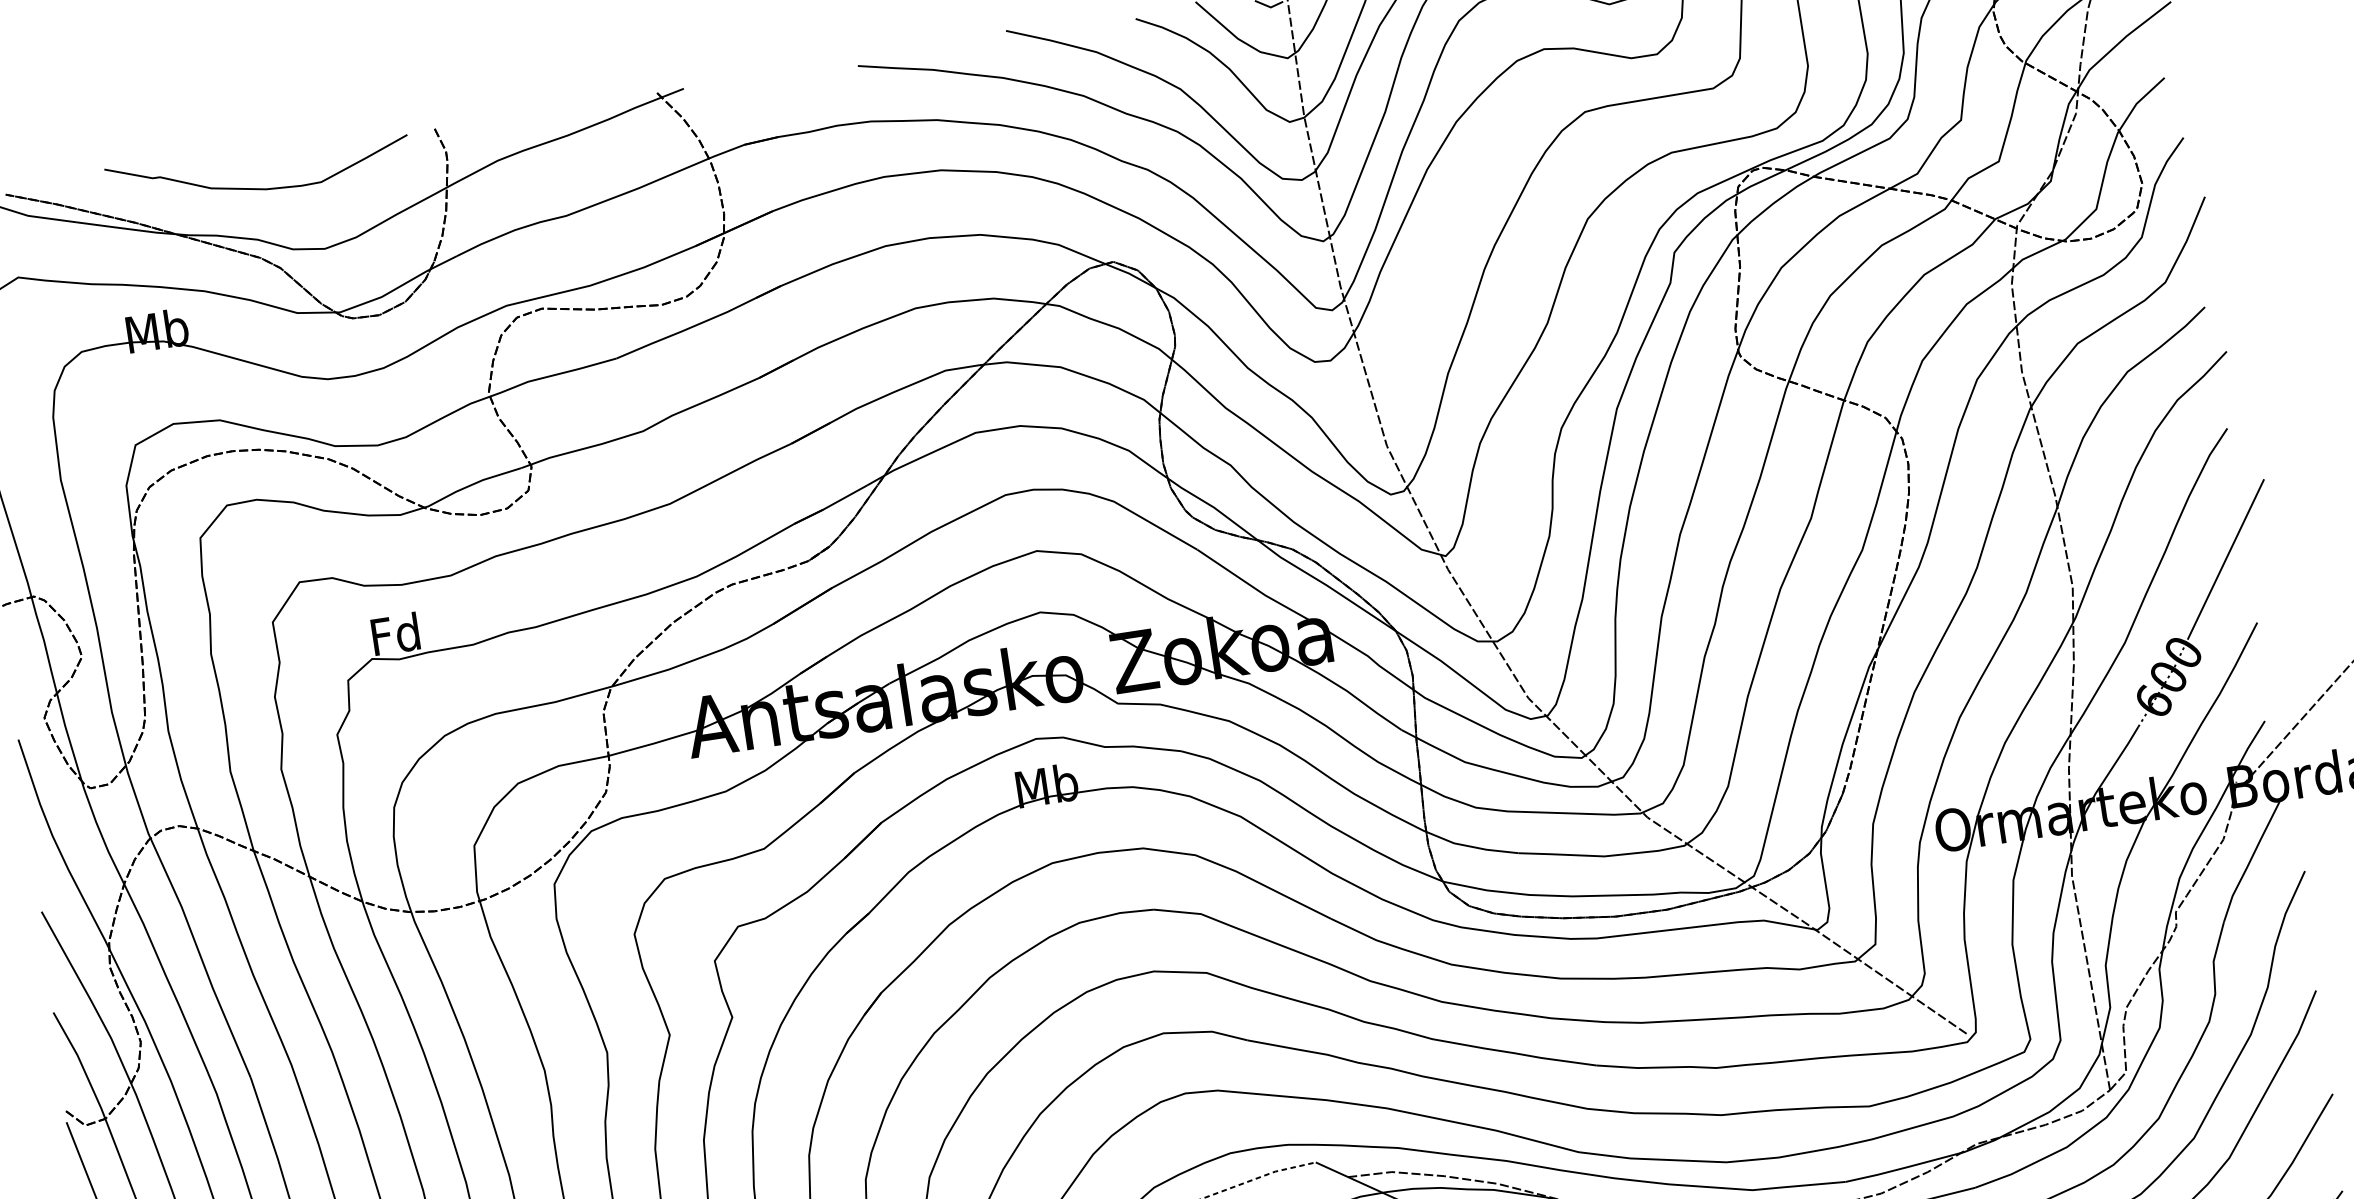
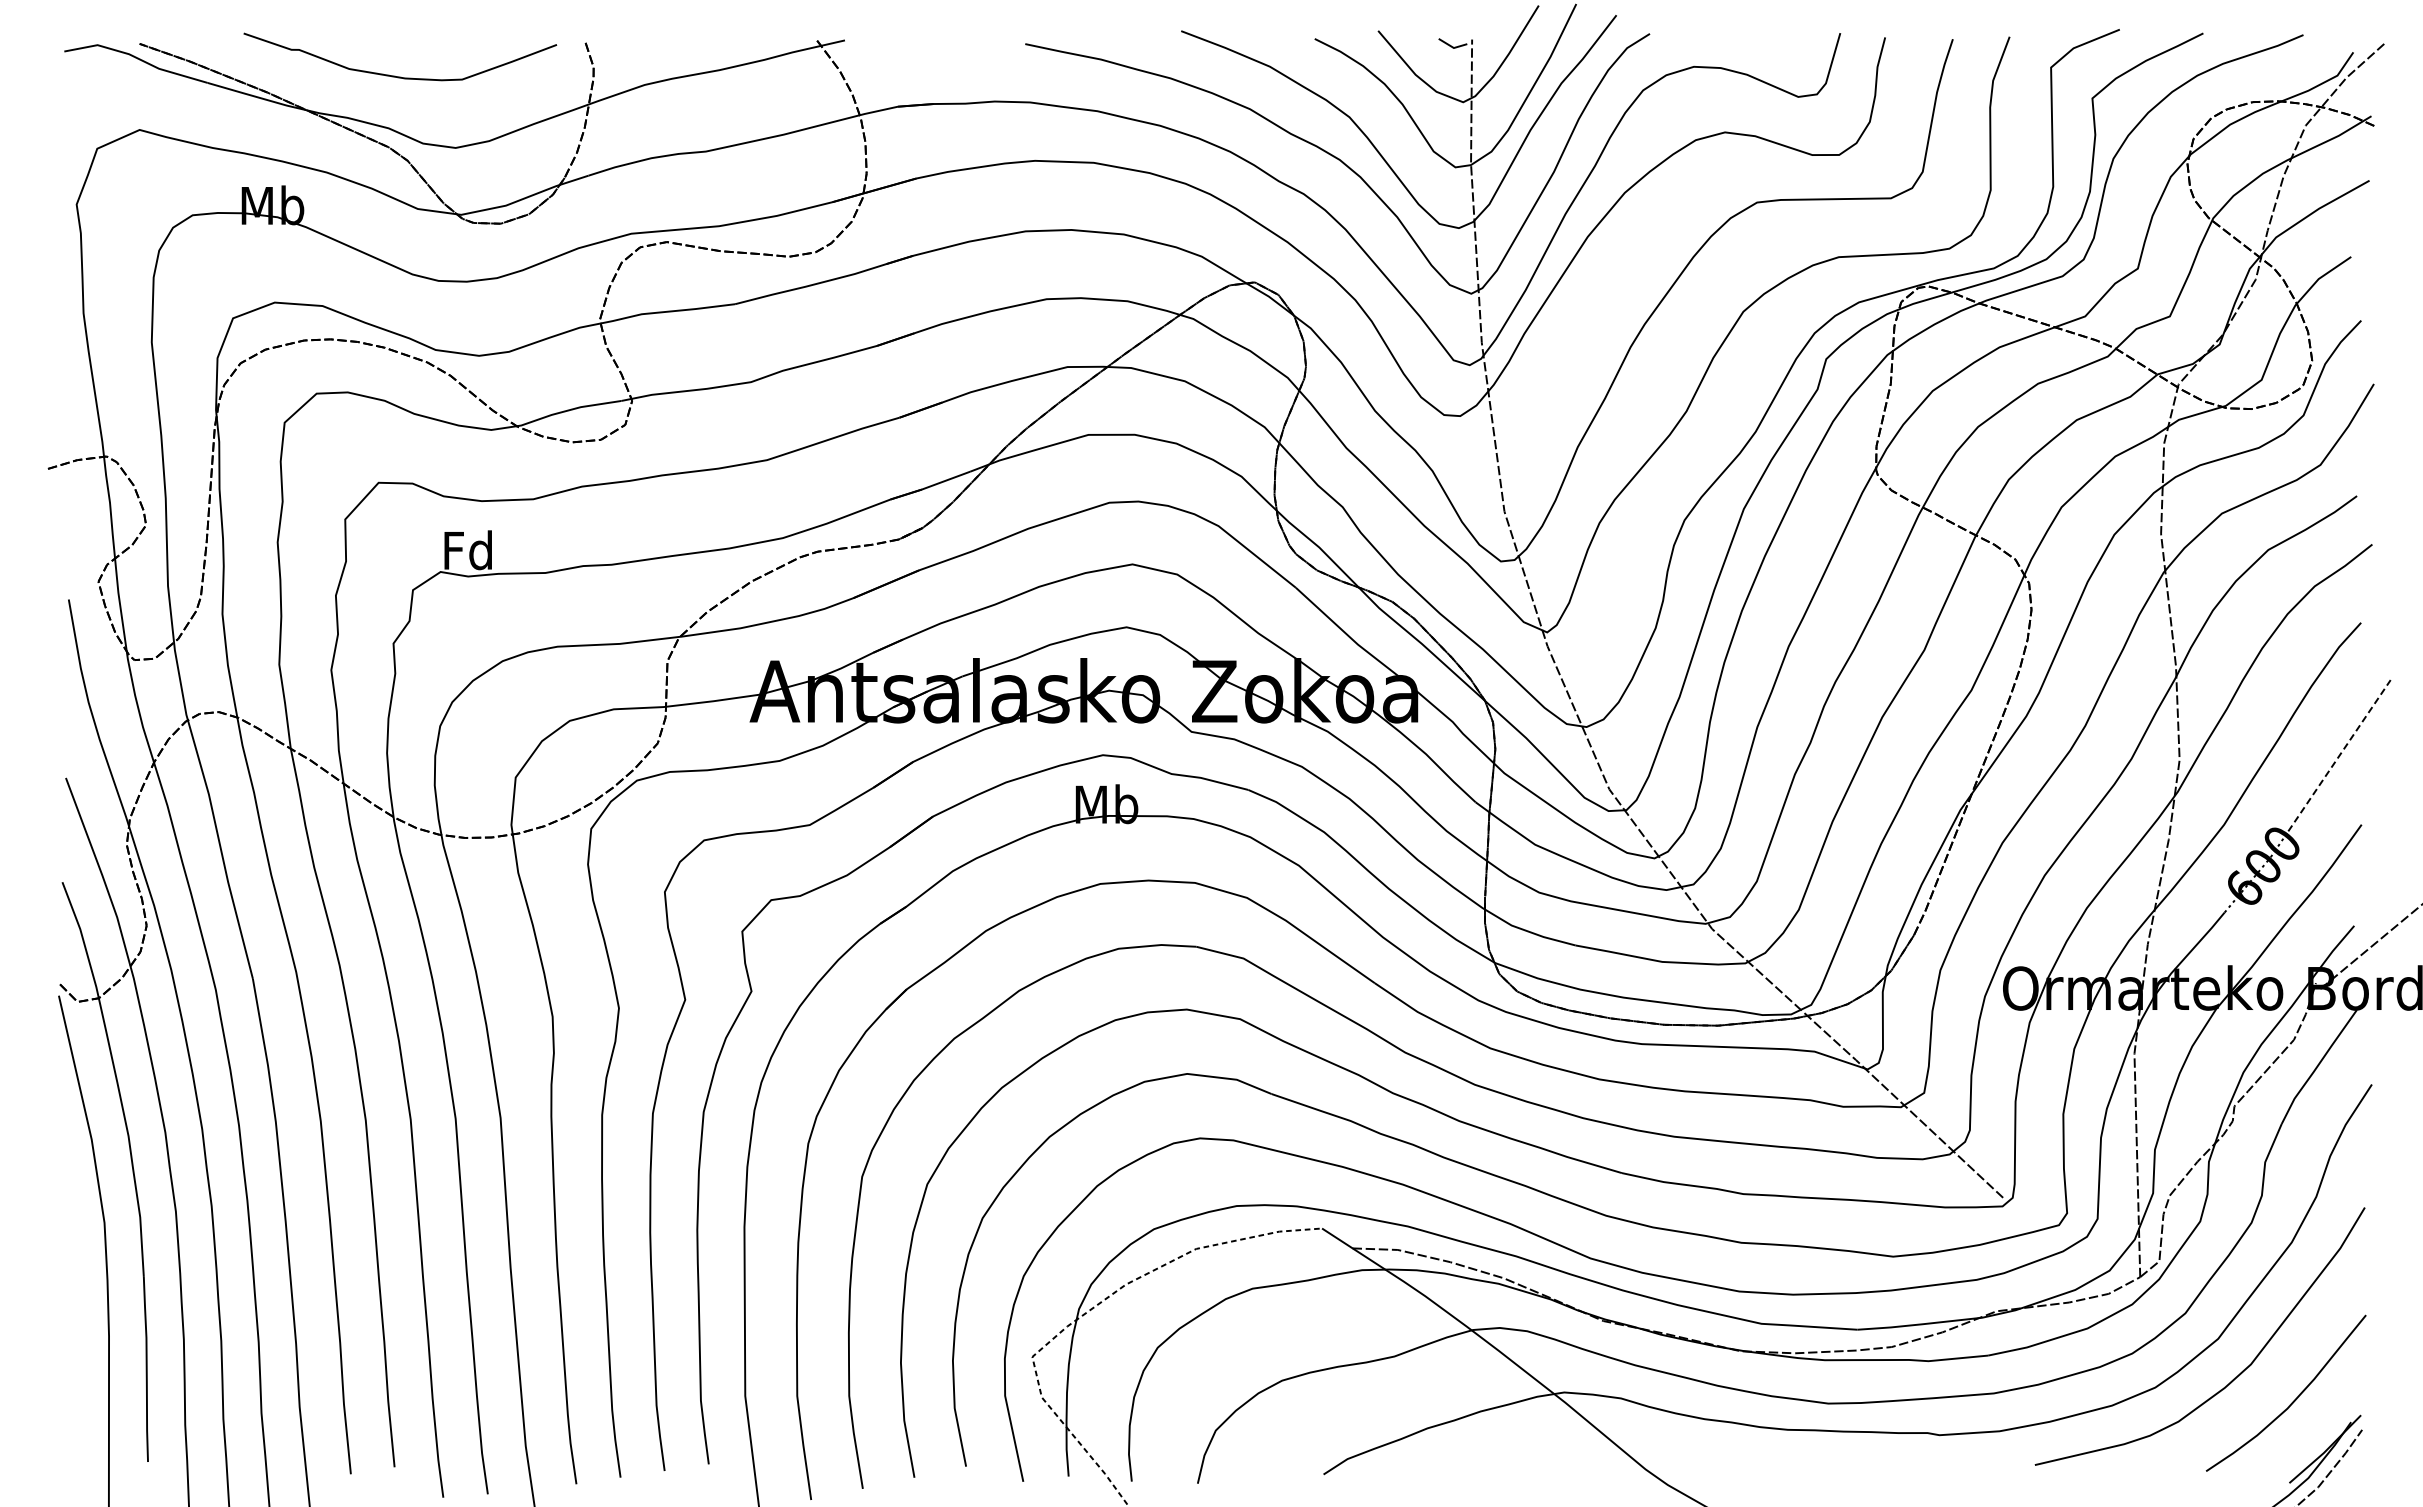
line: (2225, 559) -> (2339, 755), solid -> dashed

